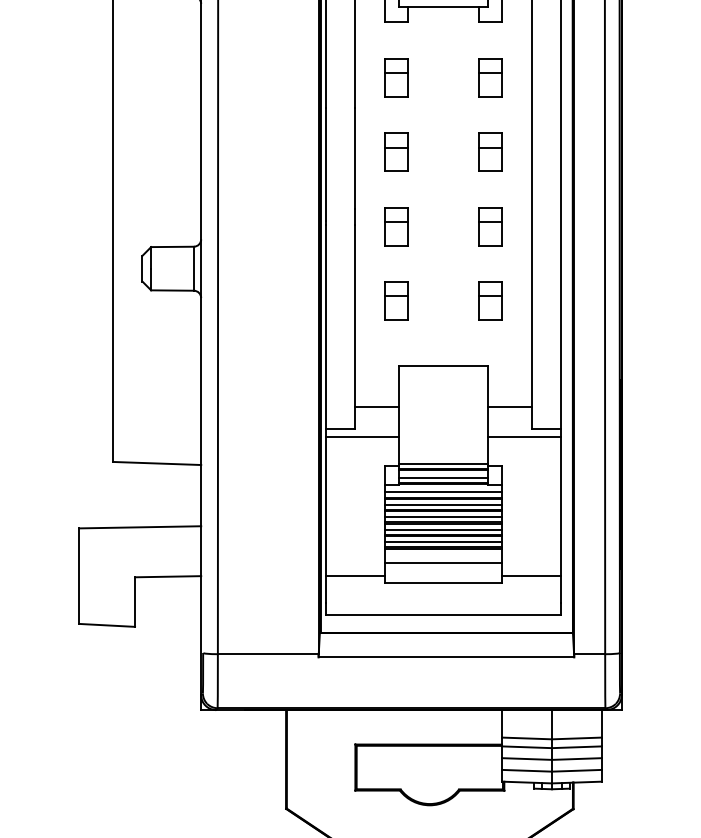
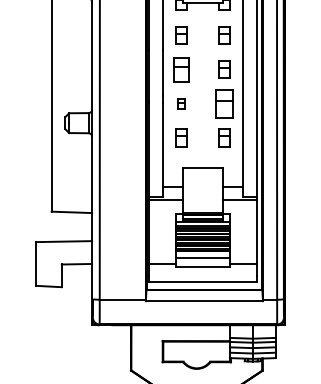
part: (396, 151) -> (181, 69), size x1.4
part: (396, 225) -> (181, 103), size x0.6
part: (490, 225) -> (224, 103), size x1.6

